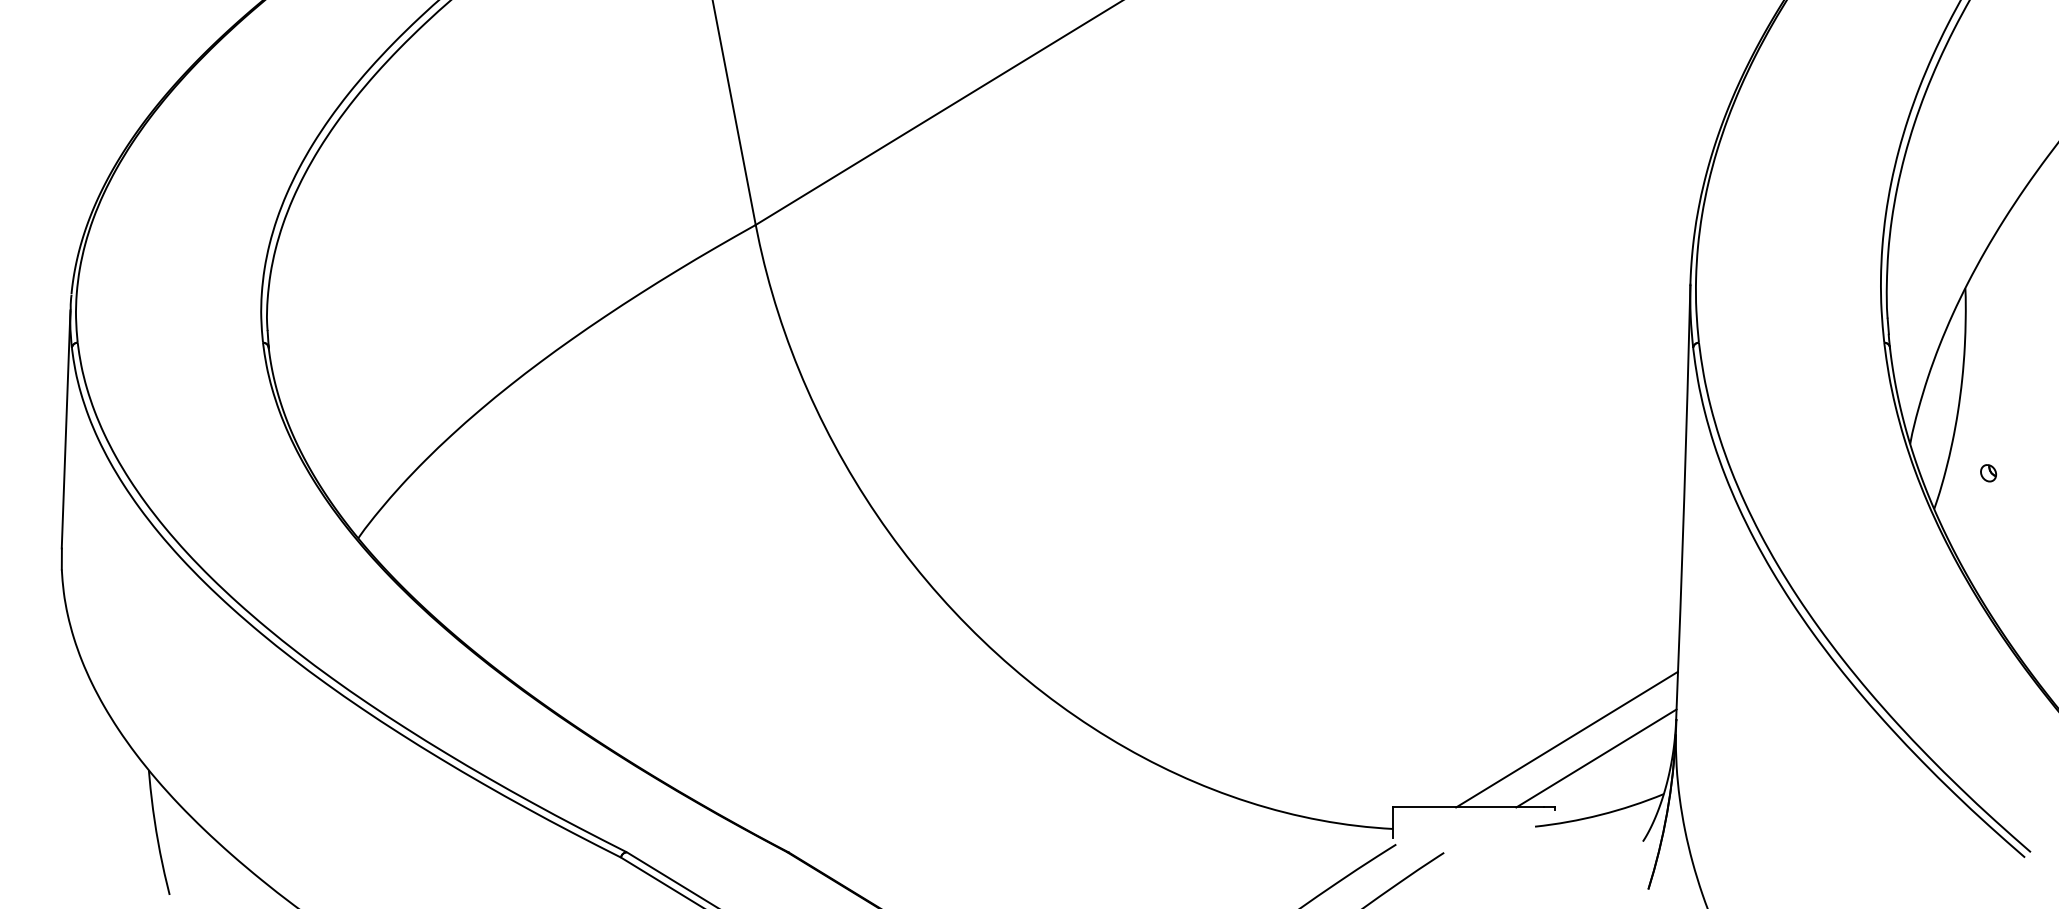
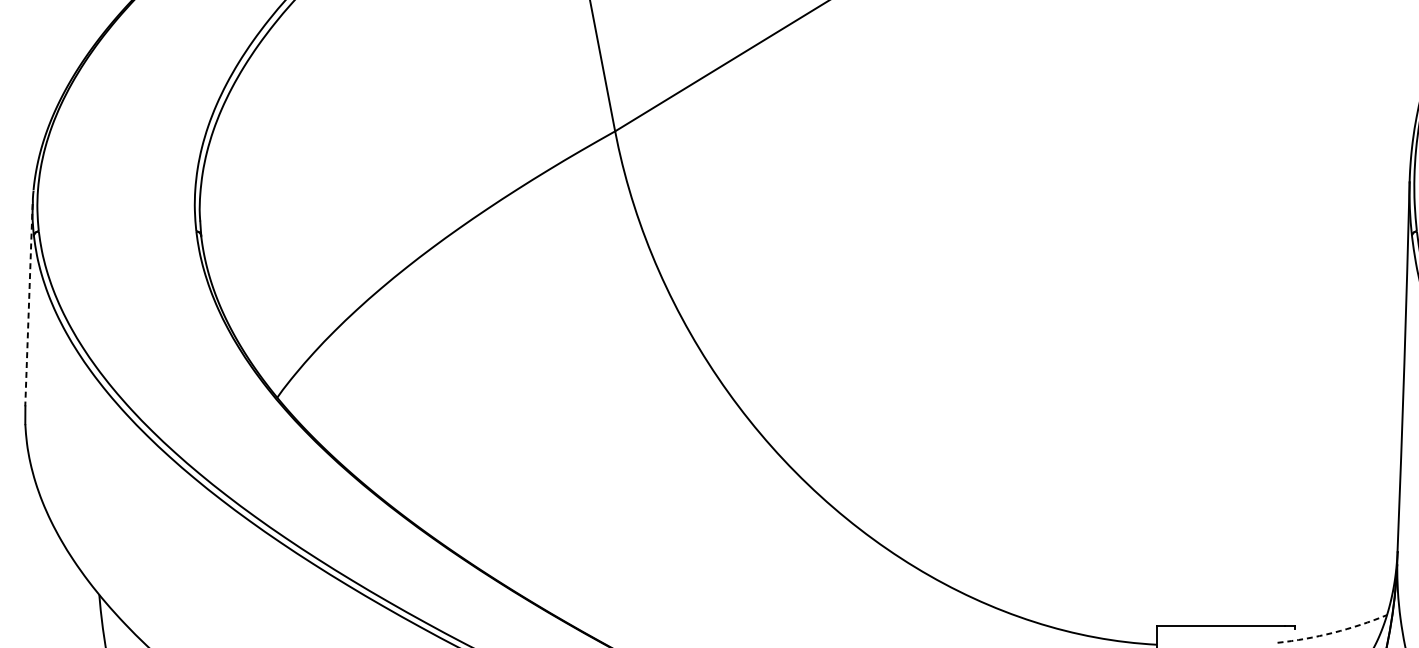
line: (66, 429) -> (29, 305), solid -> dashed
line: (1566, 739) -> (1304, 568), removed
line: (1596, 758) -> (1329, 584), removed
arc: (1600, 814) -> (1333, 632), solid -> dashed

